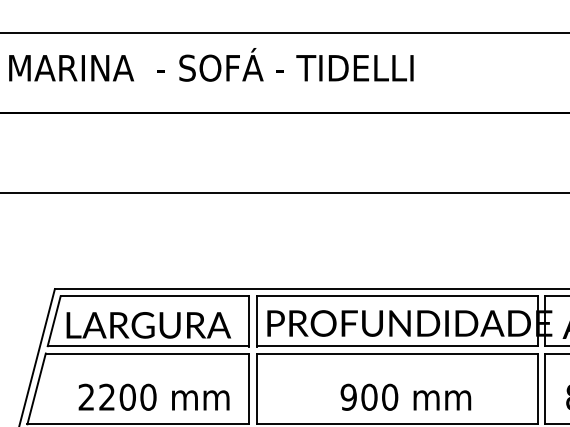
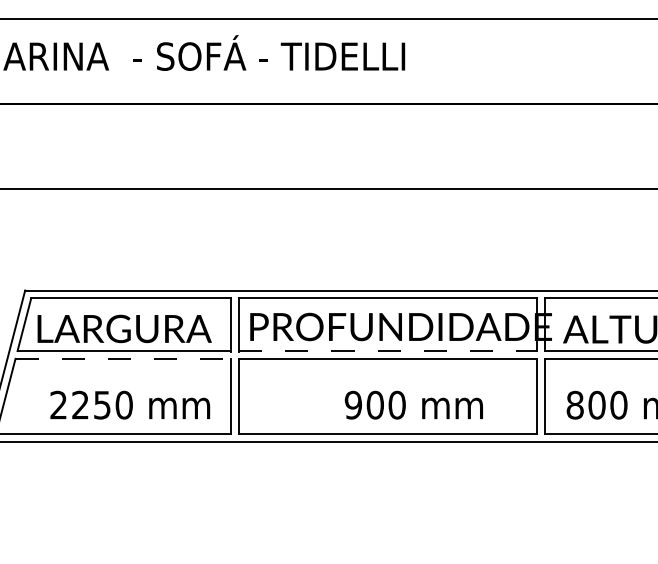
line: (396, 346) -> (387, 351), solid -> dashed
line: (147, 353) -> (123, 358), solid -> dashed
text: (127, 396) -> (102, 404), 2200 -> 2250
text: (405, 396) -> (413, 404), moved

